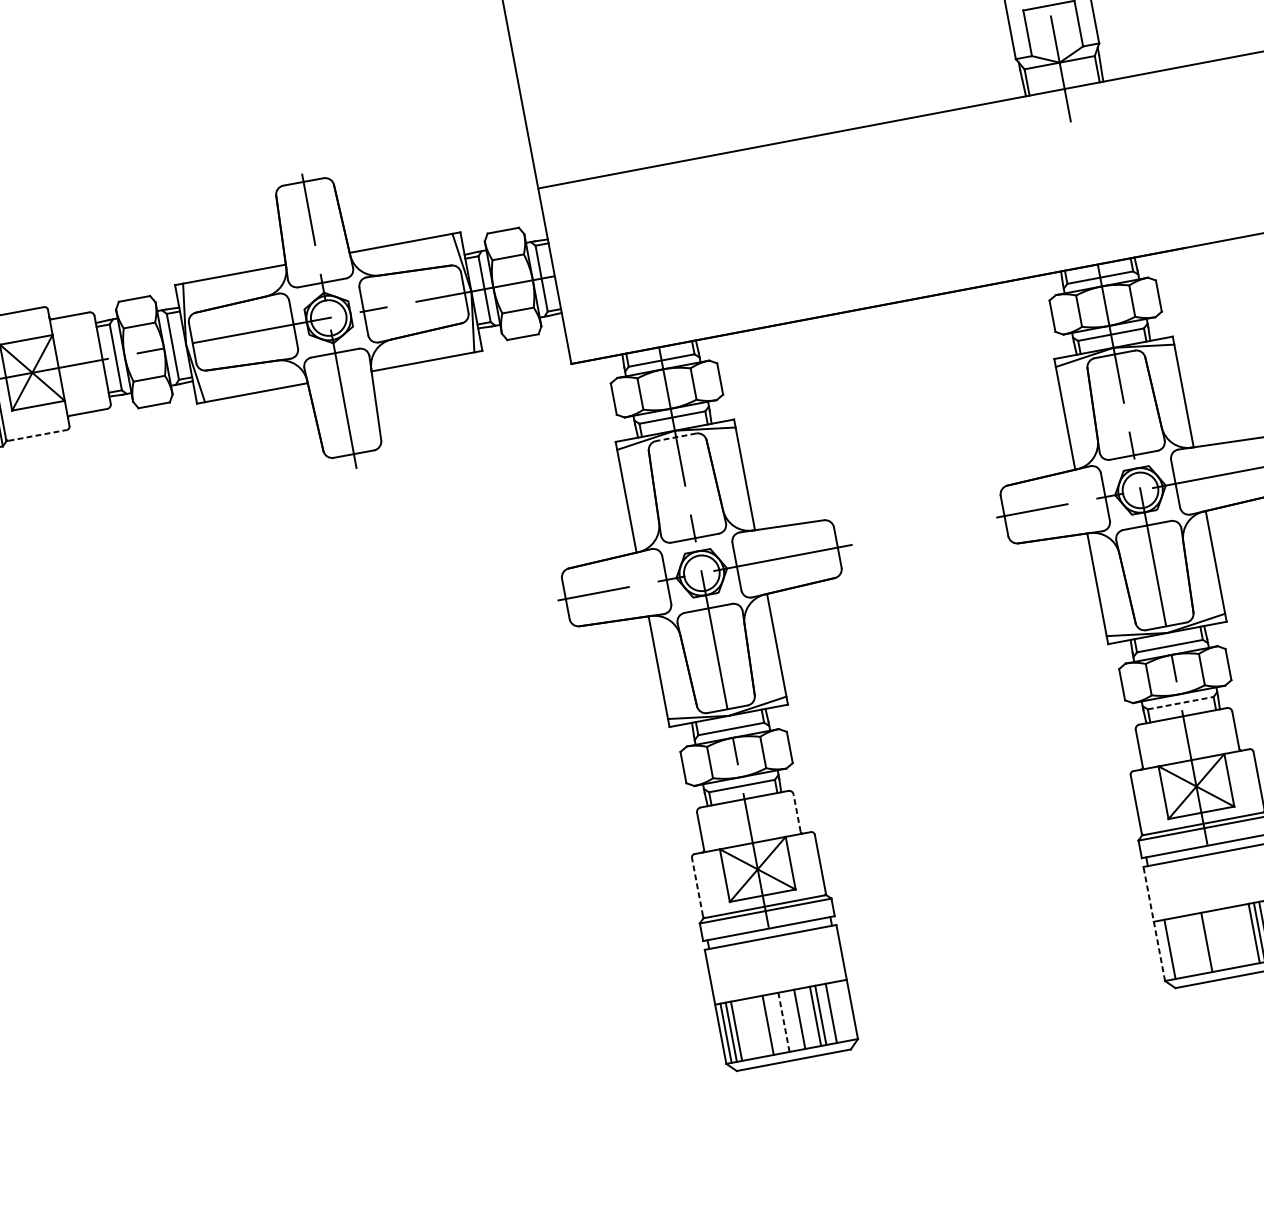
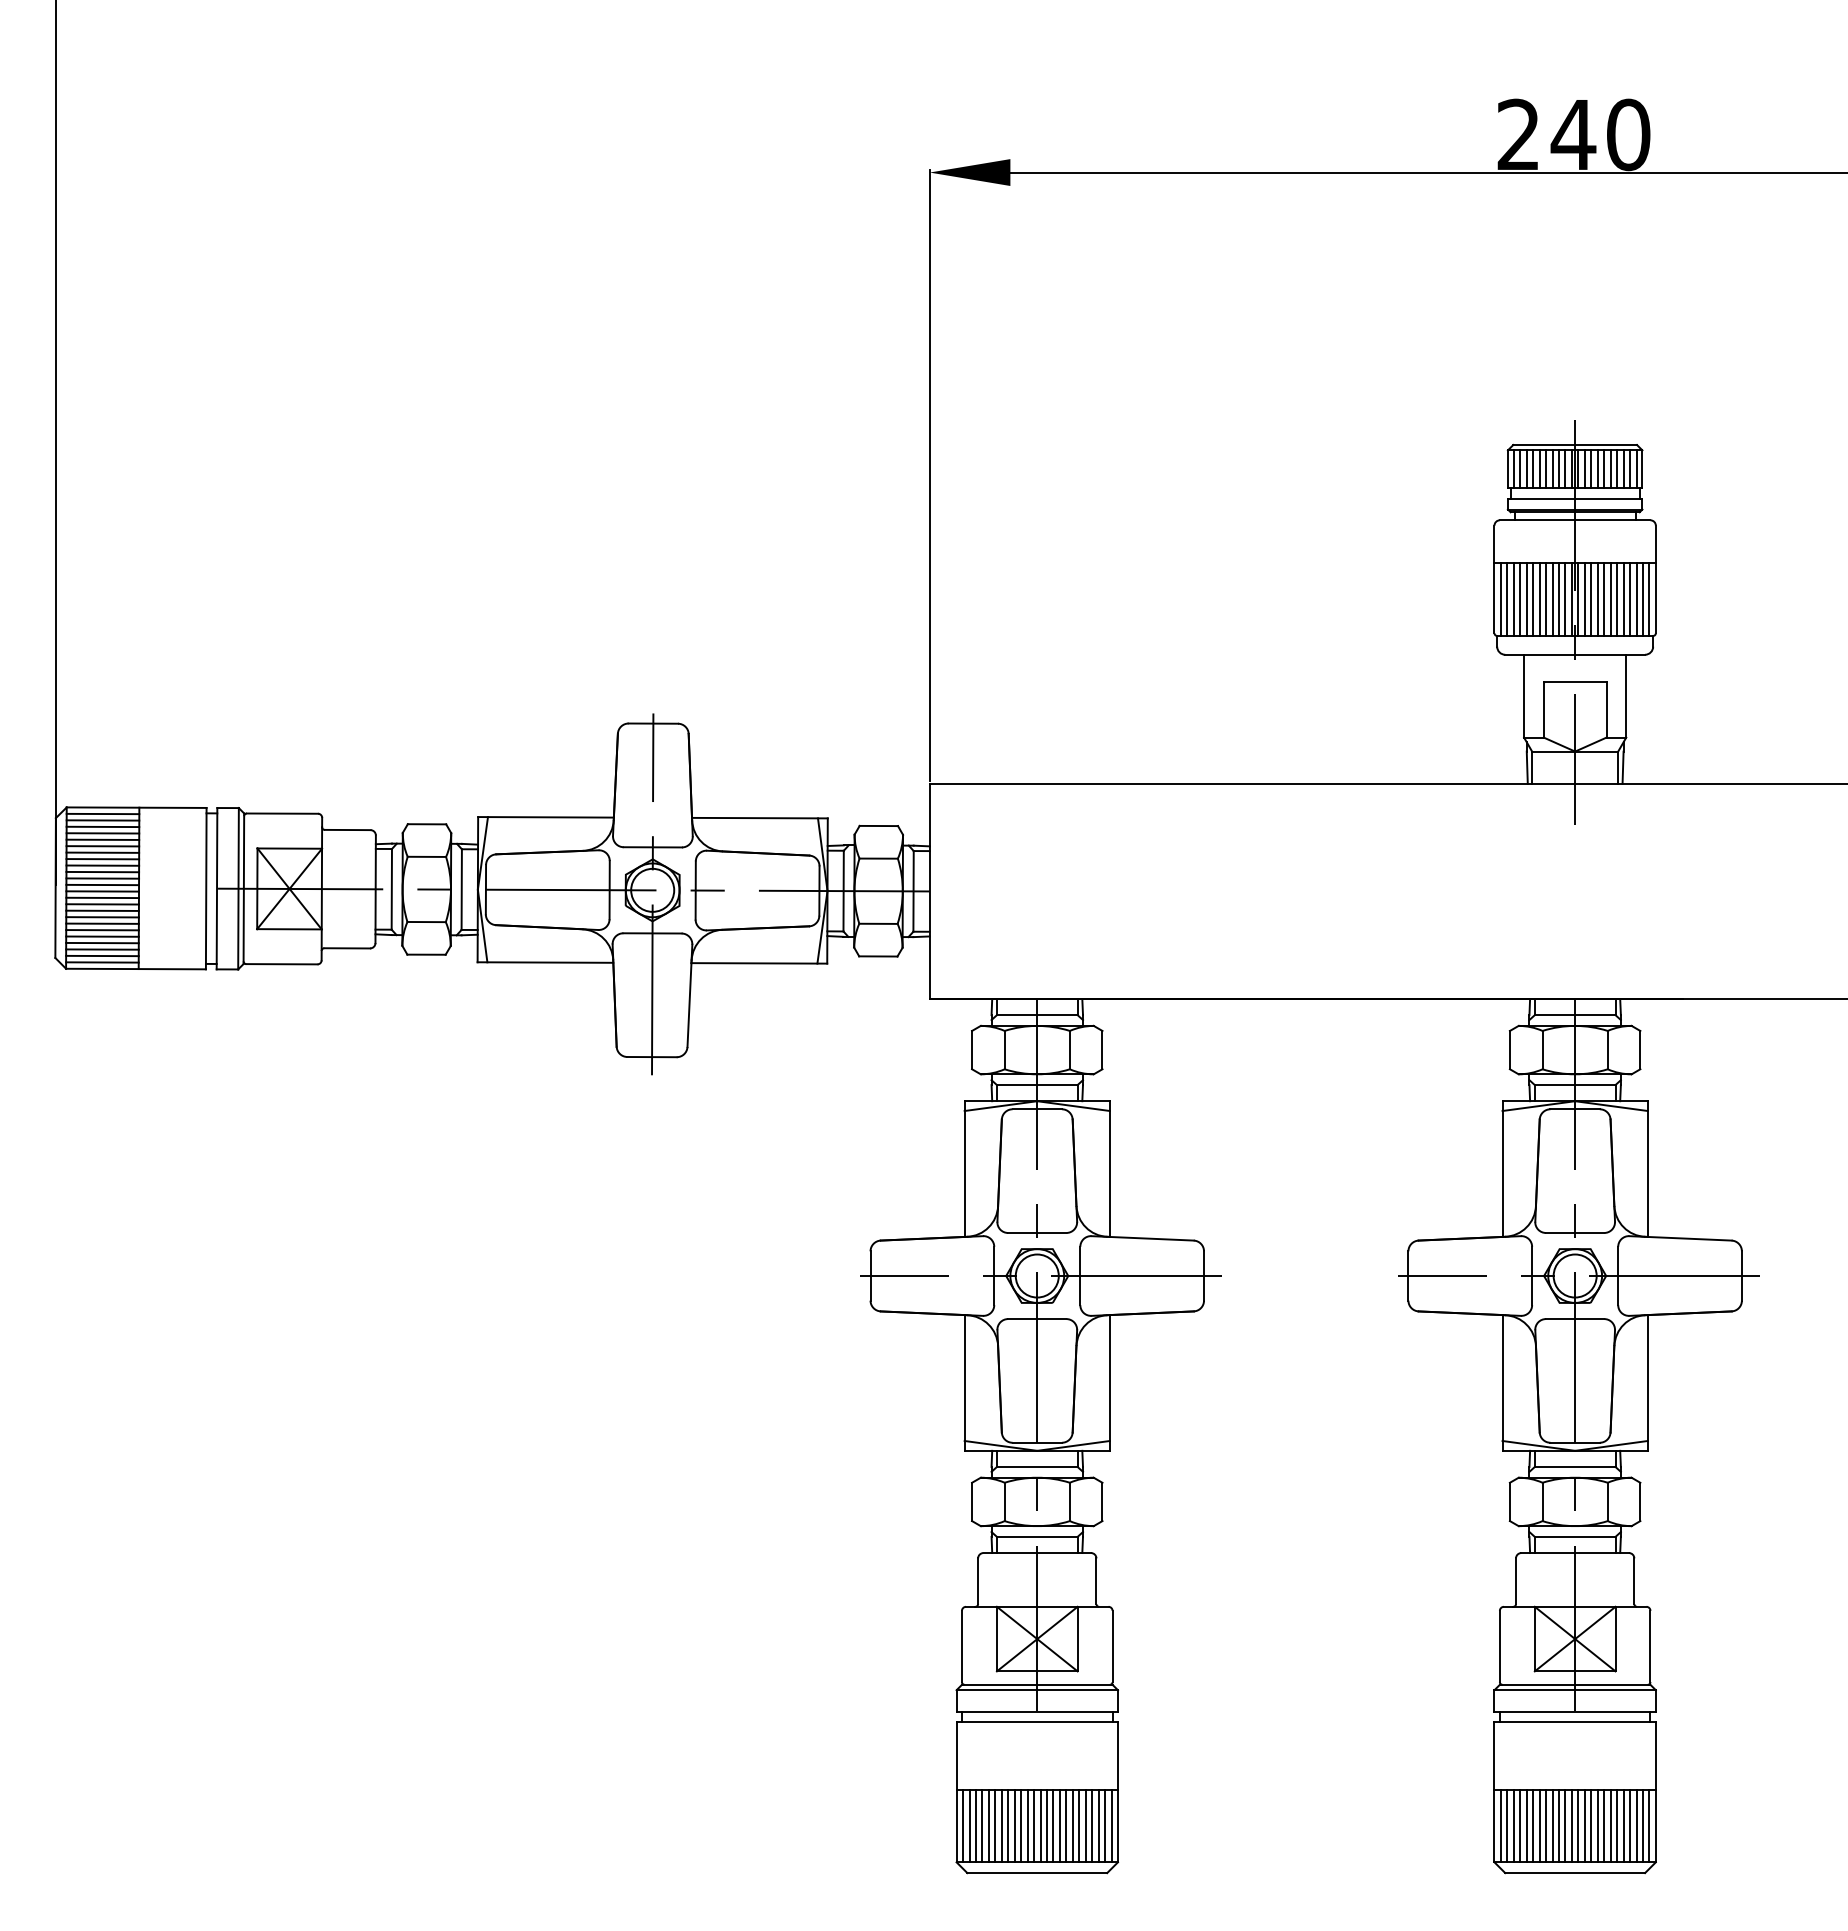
line: (37, 435) -> (281, 964), dashed -> solid
line: (676, 437) -> (1037, 1109), dashed -> solid
line: (1180, 702) -> (1575, 1536), dashed -> solid
line: (797, 813) -> (1096, 1581), dashed -> solid
line: (697, 887) -> (961, 1646), dashed -> solid
line: (1154, 924) -> (1494, 1792), dashed -> solid
line: (1249, 934) -> (1604, 1825), added
line: (1243, 935) -> (1597, 1825), added
line: (1238, 936) -> (1591, 1825), added
line: (1232, 937) -> (1584, 1825), added
line: (1227, 938) -> (1578, 1825), added
line: (1222, 939) -> (1571, 1825), added
line: (1212, 940) -> (1559, 1825), added
line: (1217, 940) -> (1565, 1825), added
line: (1201, 942) -> (1546, 1825), added
line: (1191, 944) -> (1533, 1825), added
line: (1196, 944) -> (1539, 1825), added
line: (1180, 946) -> (1520, 1825), added
line: (1185, 946) -> (1526, 1825), added
line: (1174, 948) -> (1513, 1825), added
line: (1164, 950) -> (1500, 1825), added
line: (847, 1009) -> (1111, 1825), added
line: (842, 1010) -> (1105, 1825), added
line: (836, 1012) -> (1098, 1825), added
line: (825, 1014) -> (1085, 1825), added
line: (810, 1016) -> (1066, 1825), added
line: (804, 1018) -> (1059, 1825), added
line: (789, 1020) -> (1040, 1825), added
line: (794, 1020) -> (1046, 1825), added
line: (784, 1021) -> (1034, 1825), dashed -> solid
line: (778, 1022) -> (1027, 1825), added
line: (773, 1023) -> (1021, 1825), added
line: (763, 1025) -> (1008, 1825), added
line: (757, 1026) -> (1001, 1825), added
line: (752, 1027) -> (995, 1825), added
line: (746, 1028) -> (988, 1825), added
line: (741, 1029) -> (982, 1825), added

